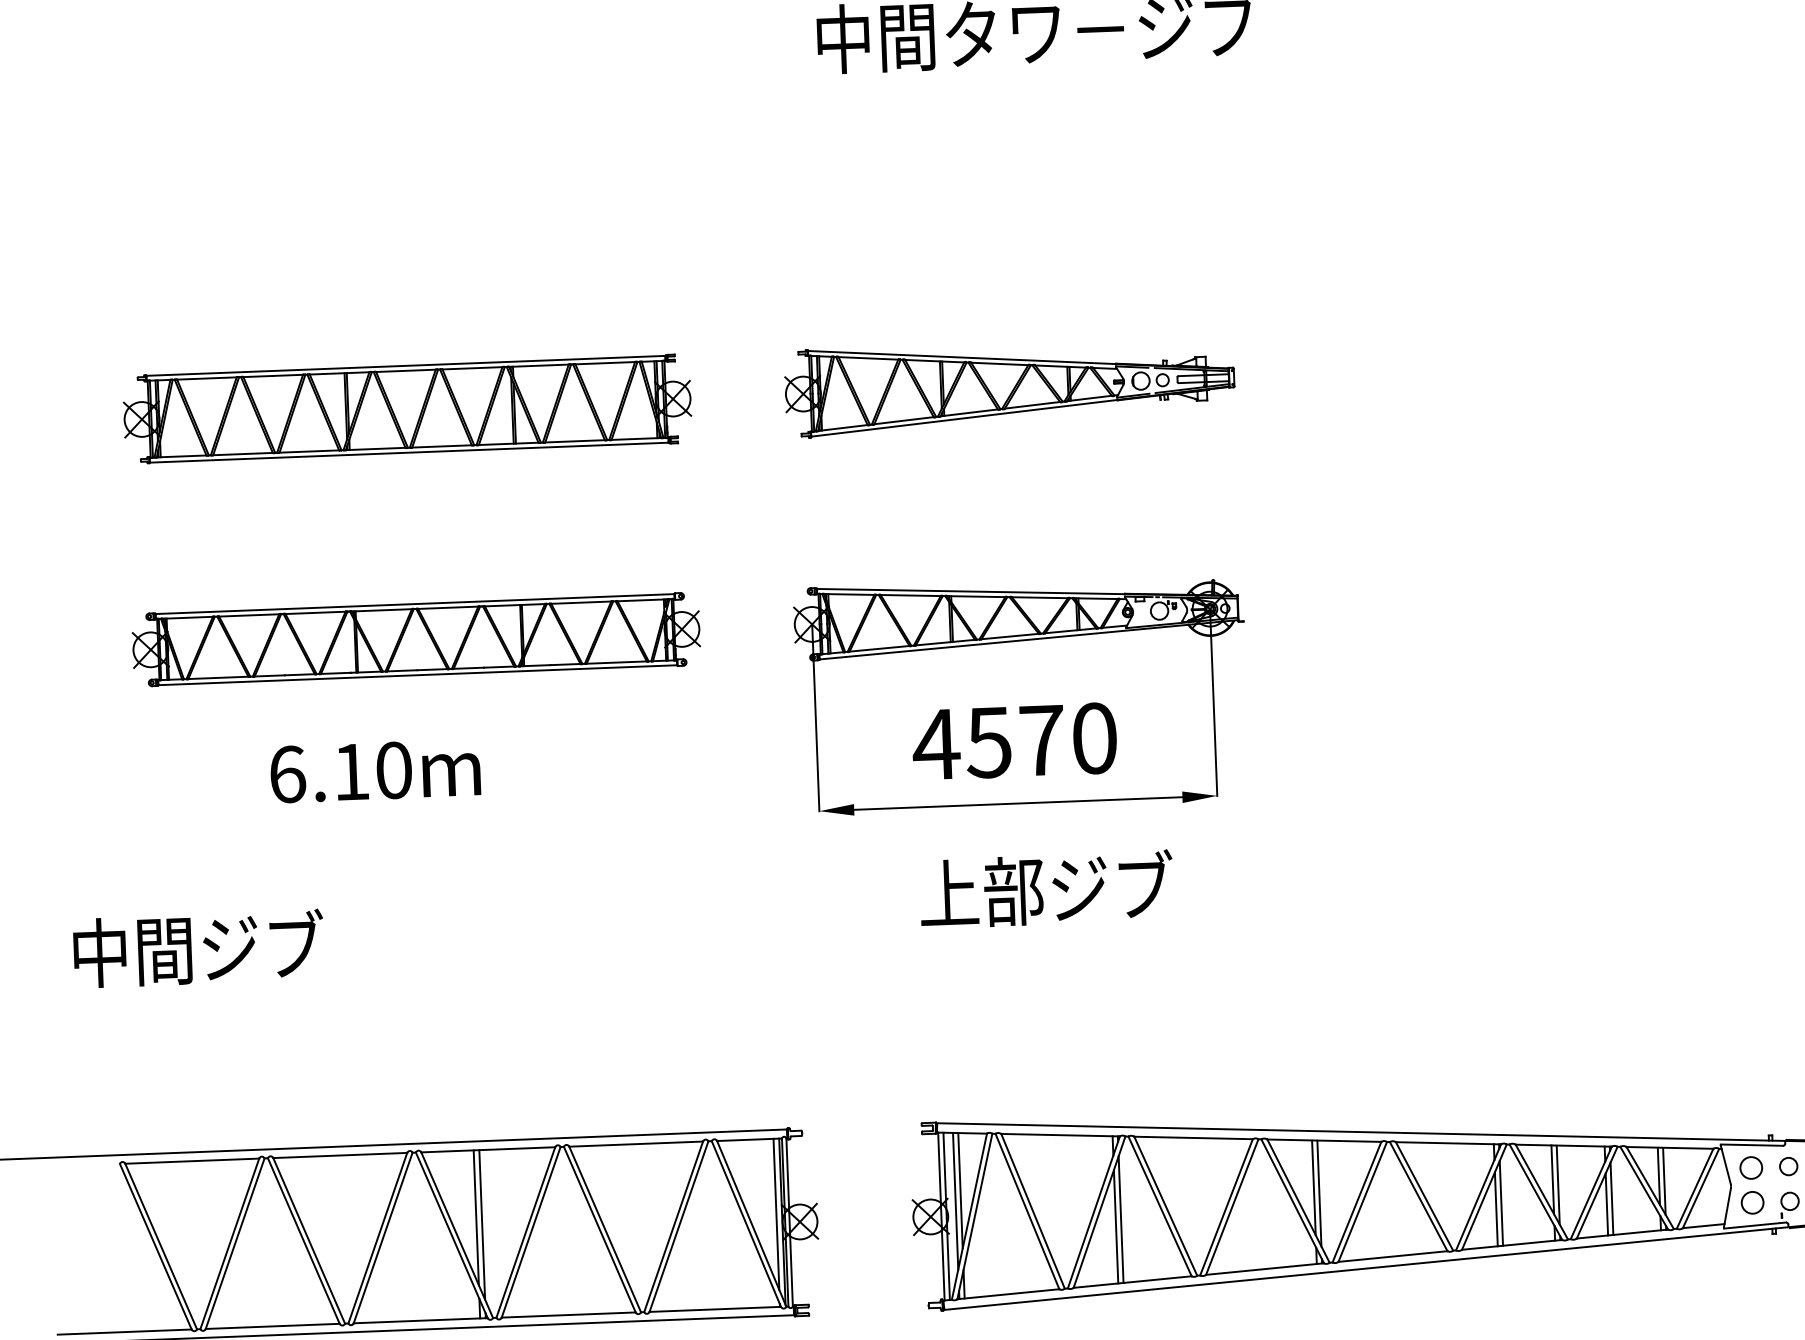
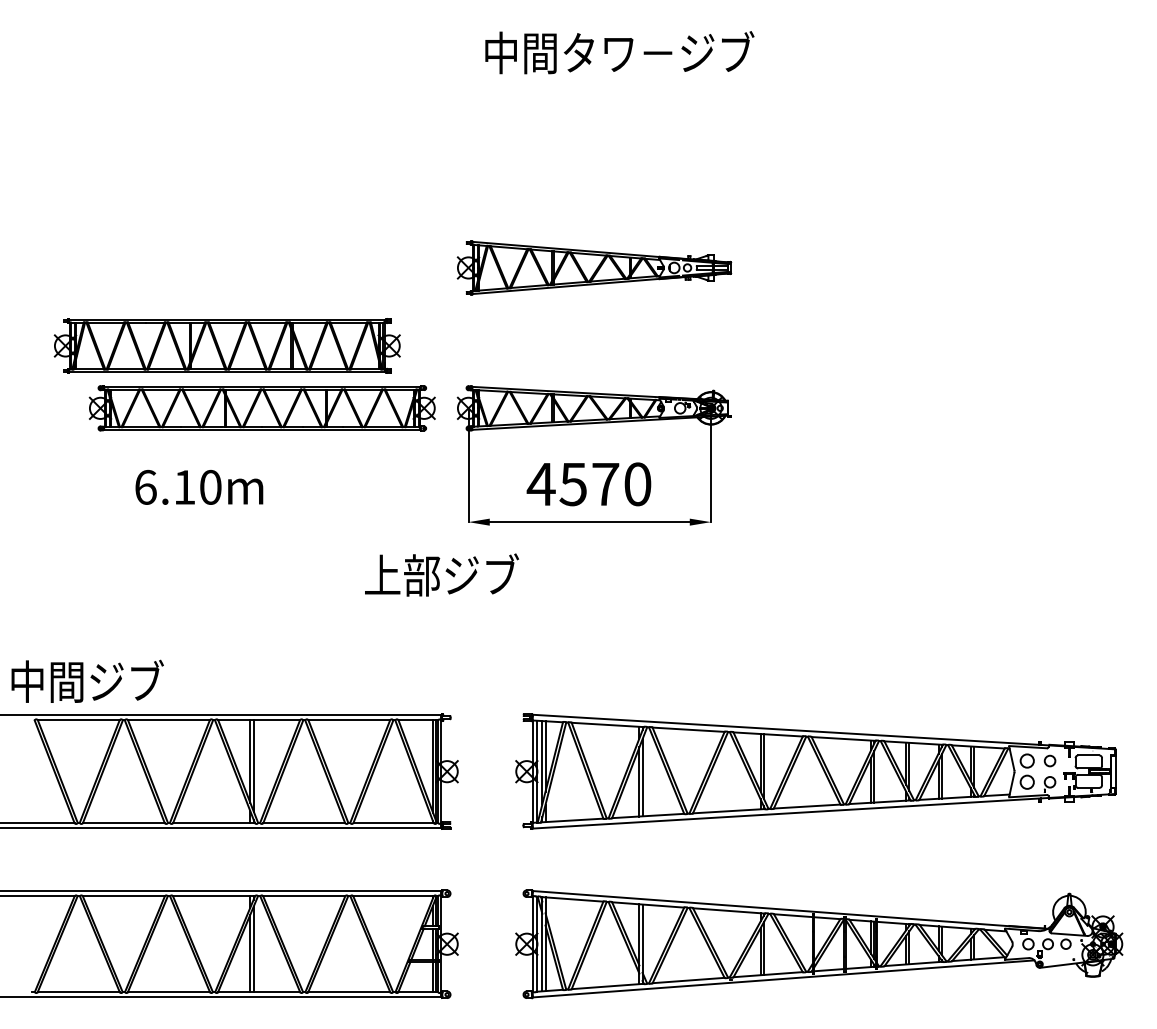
part: (406, 408) -> (226, 345), moved
part: (415, 639) -> (261, 408), moved
text: (1047, 888) -> (442, 574), moved
text: (198, 947) -> (87, 680), moved

